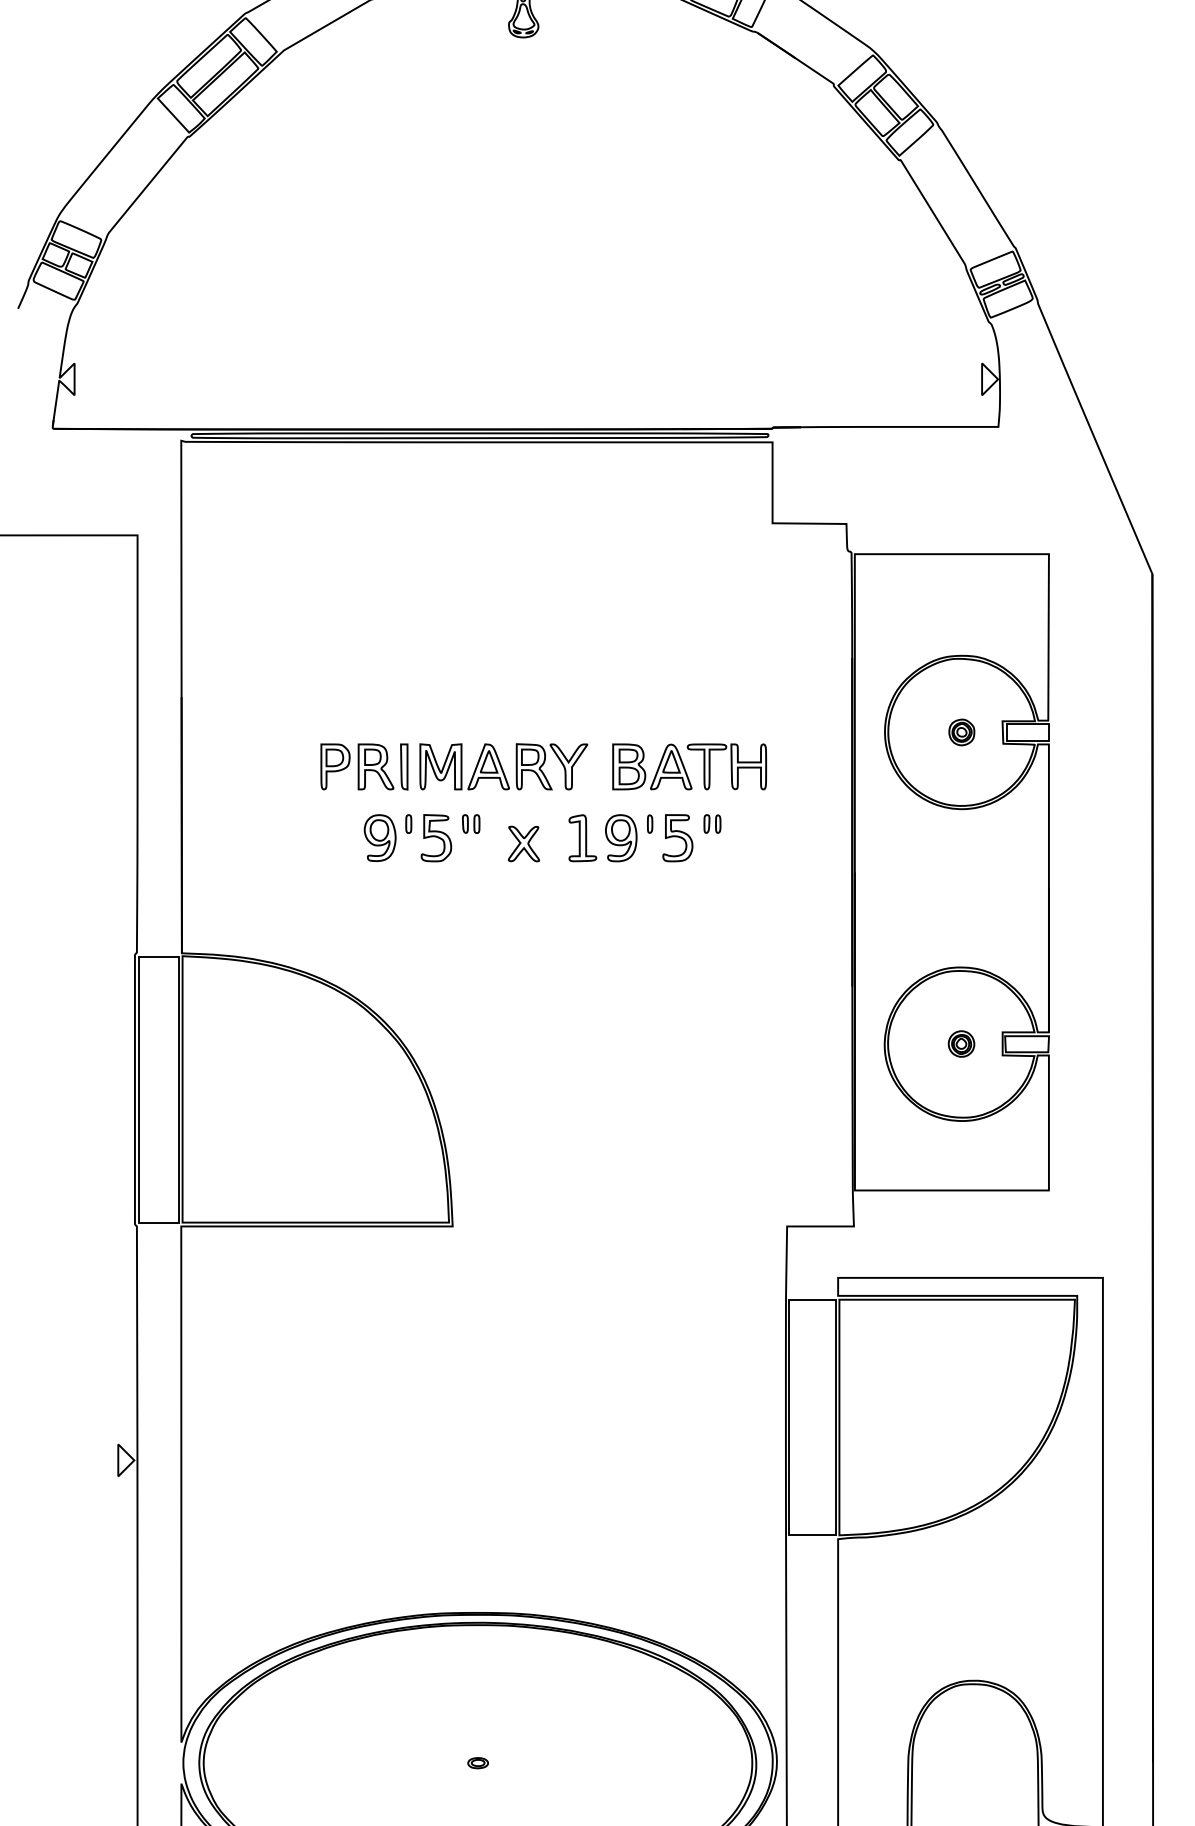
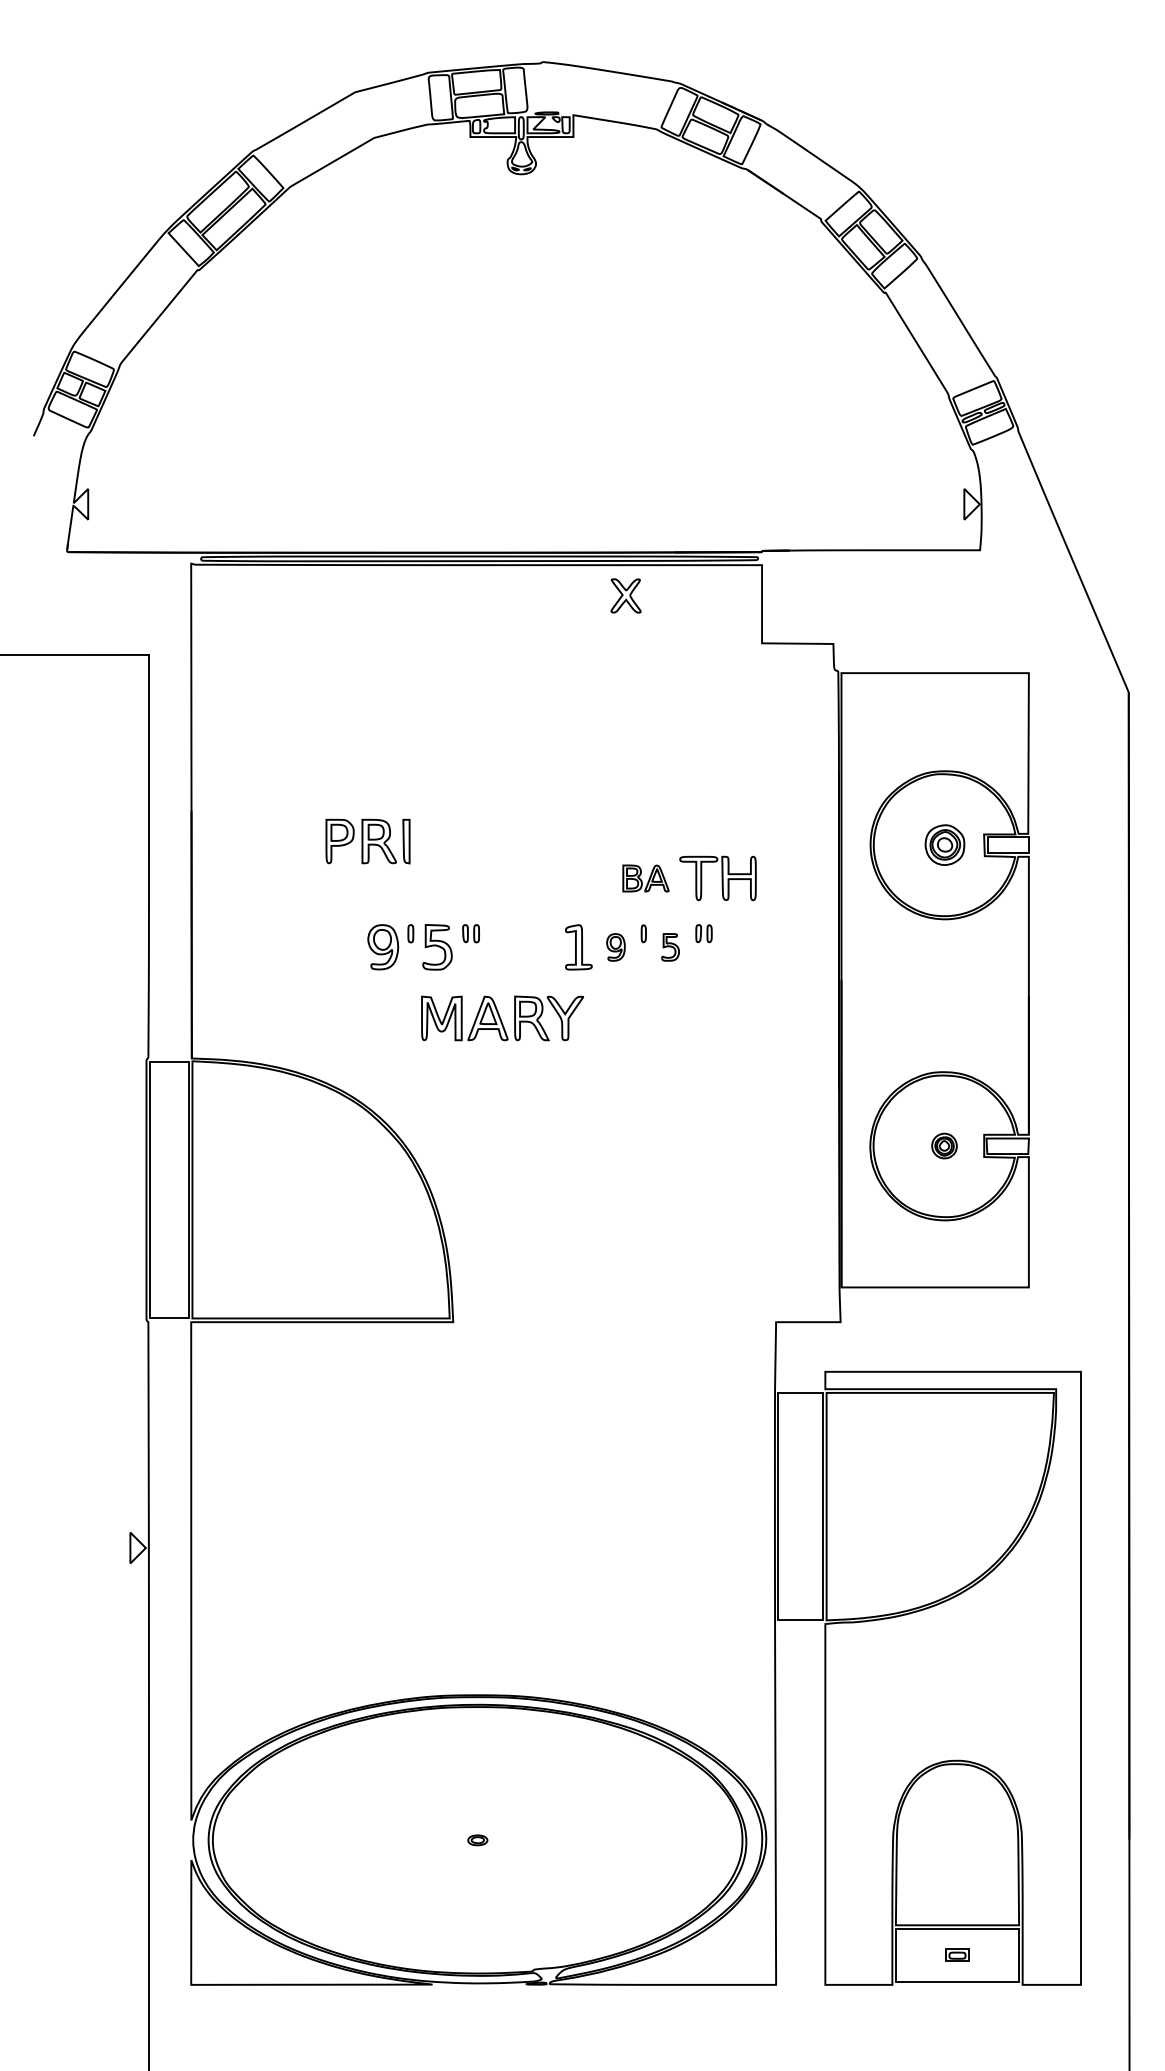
part: (961, 732) -> (944, 845), size x1.6
part: (363, 766) -> (367, 841), moved
part: (503, 766) -> (502, 1018), moved
part: (651, 766) -> (645, 878), size x0.6
part: (620, 838) -> (615, 947), size x0.6
part: (677, 838) -> (670, 947), size x0.6
part: (523, 843) -> (625, 595), moved

